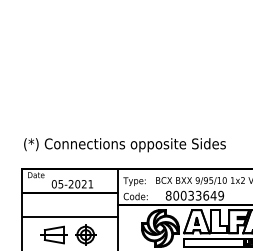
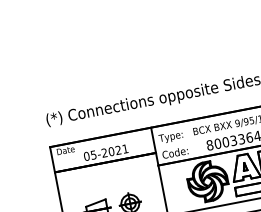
line: (70, 217) -> (110, 188), removed

